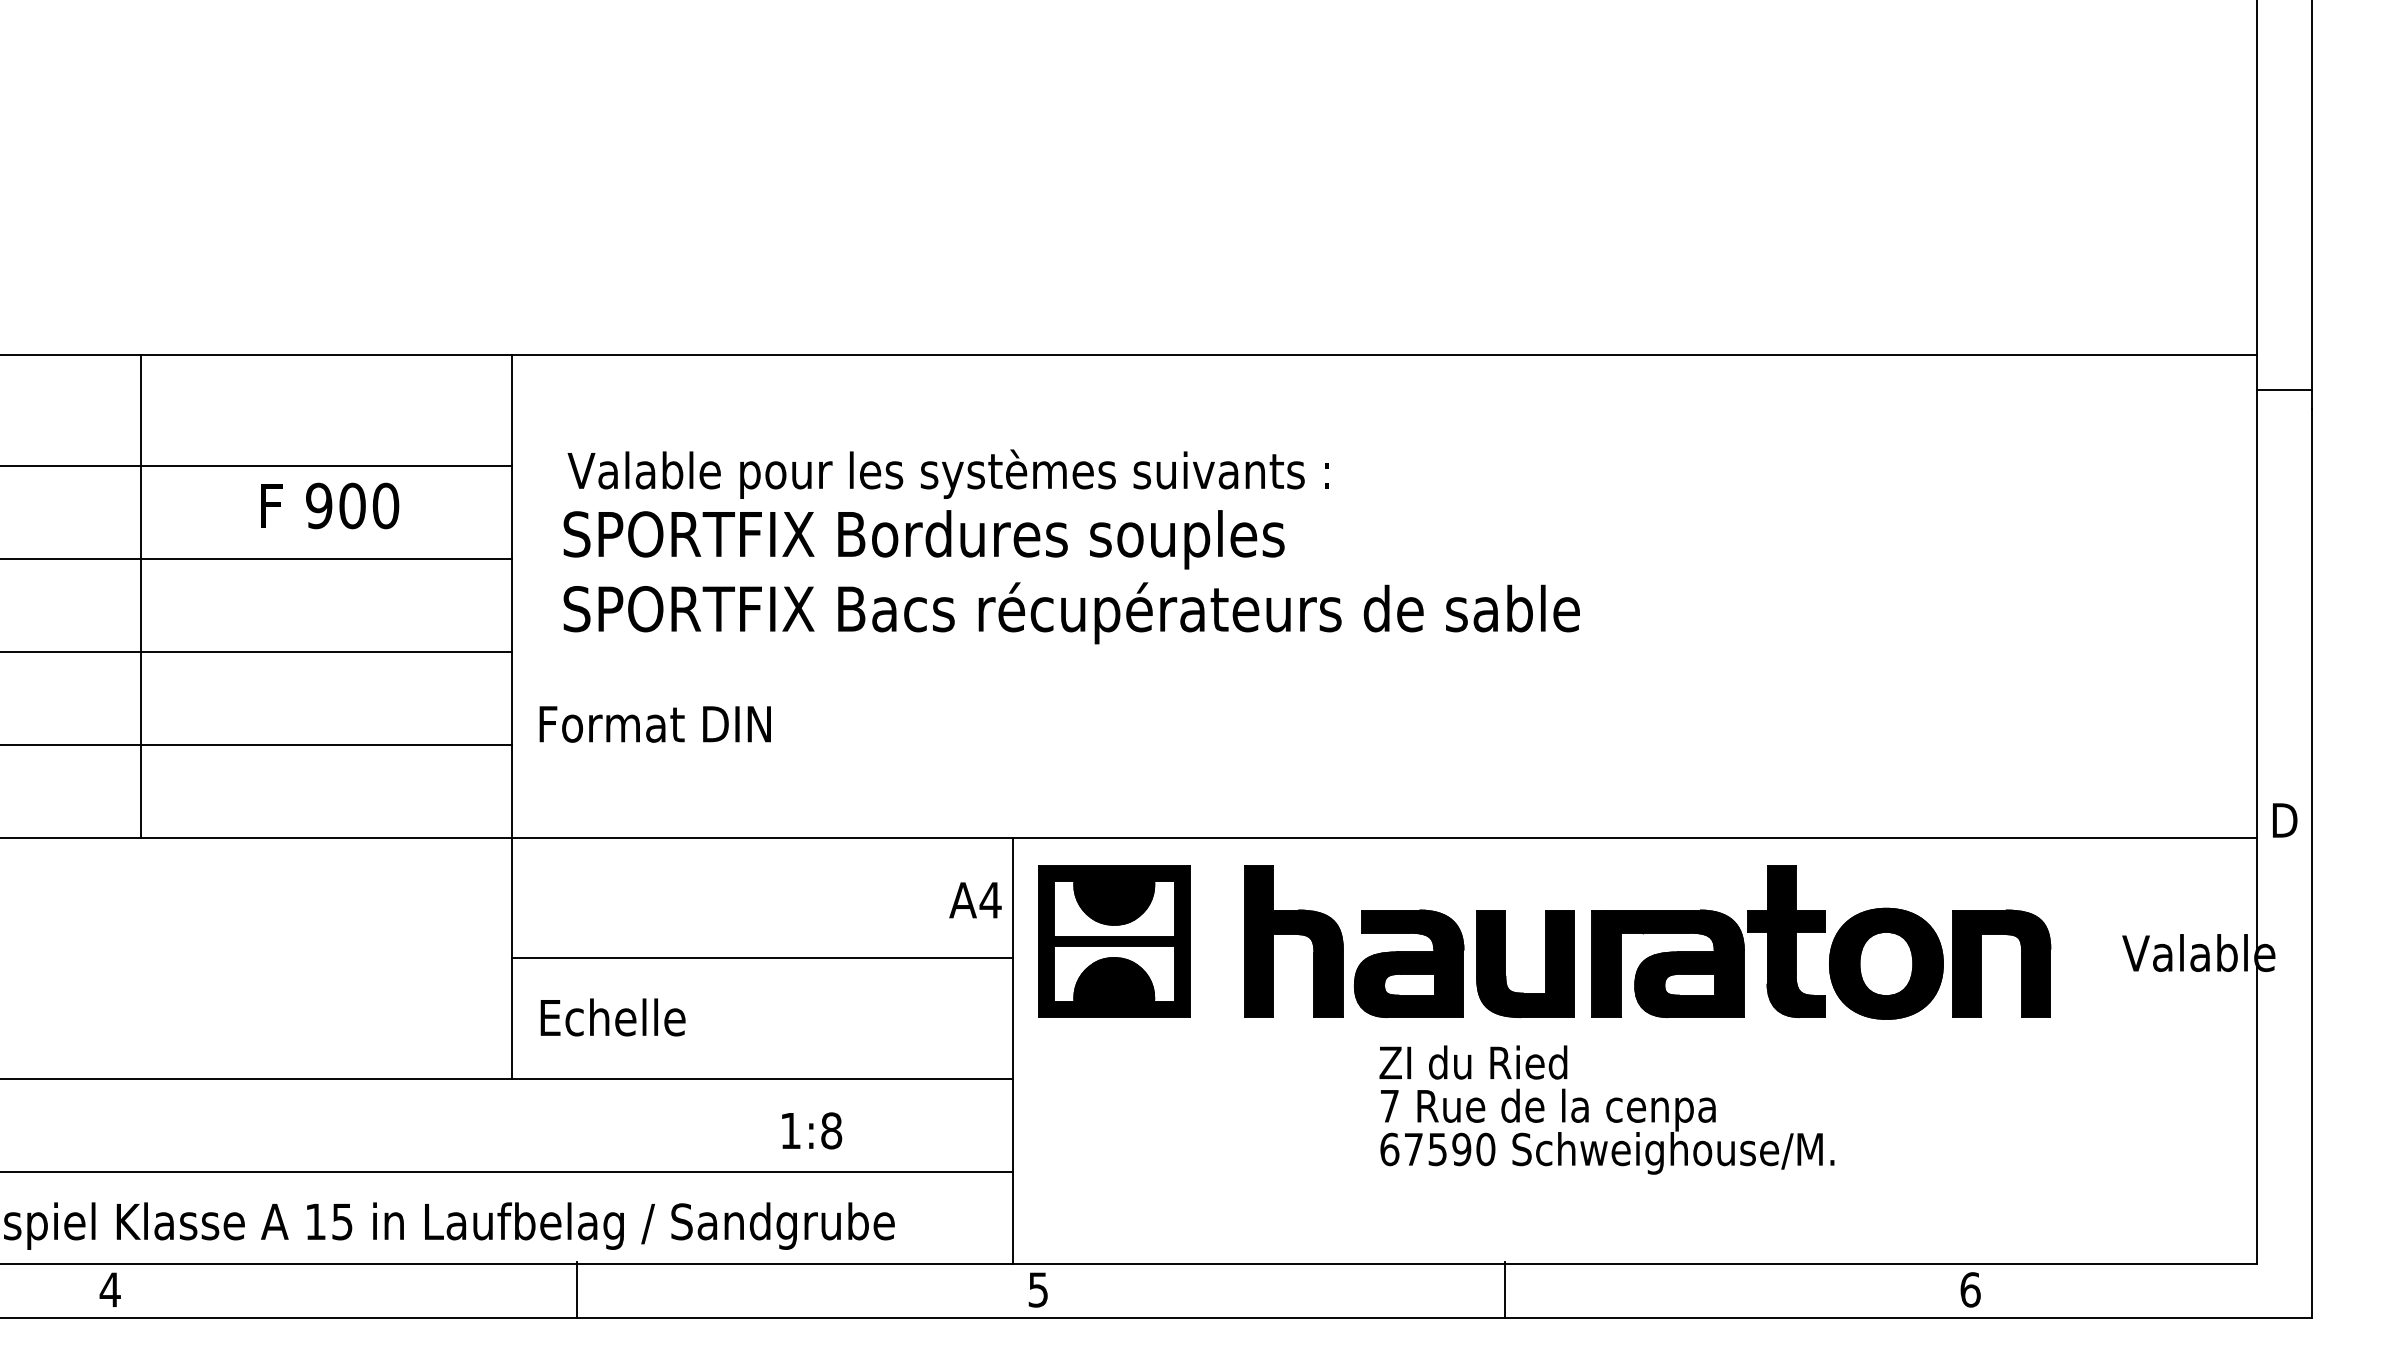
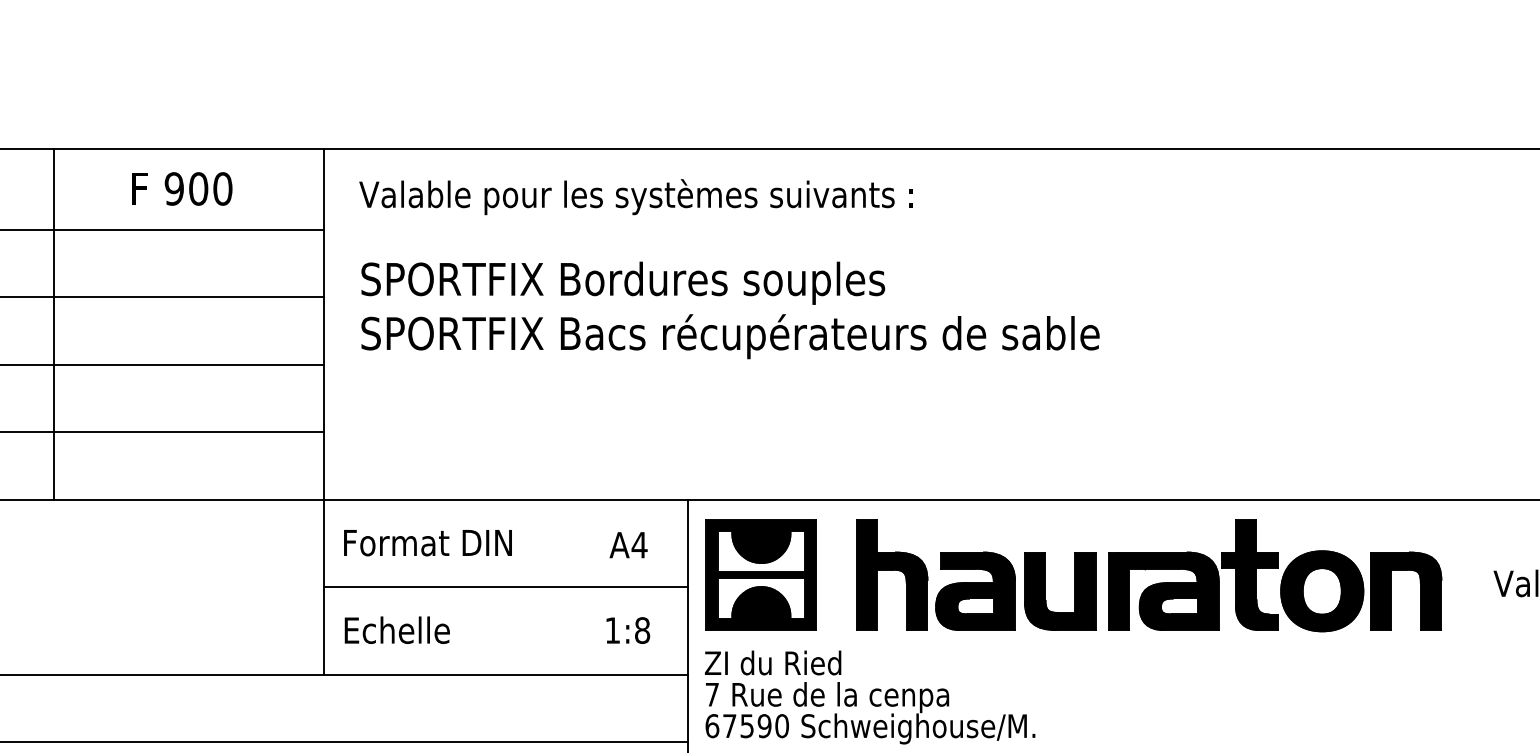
text: (947, 473) -> (635, 196), moved
text: (330, 505) -> (182, 188), moved
text: (654, 724) -> (427, 543), moved
text: (975, 900) -> (628, 545), moved
text: (1606, 1109) -> (869, 697), moved
text: (812, 1130) -> (628, 630), moved

